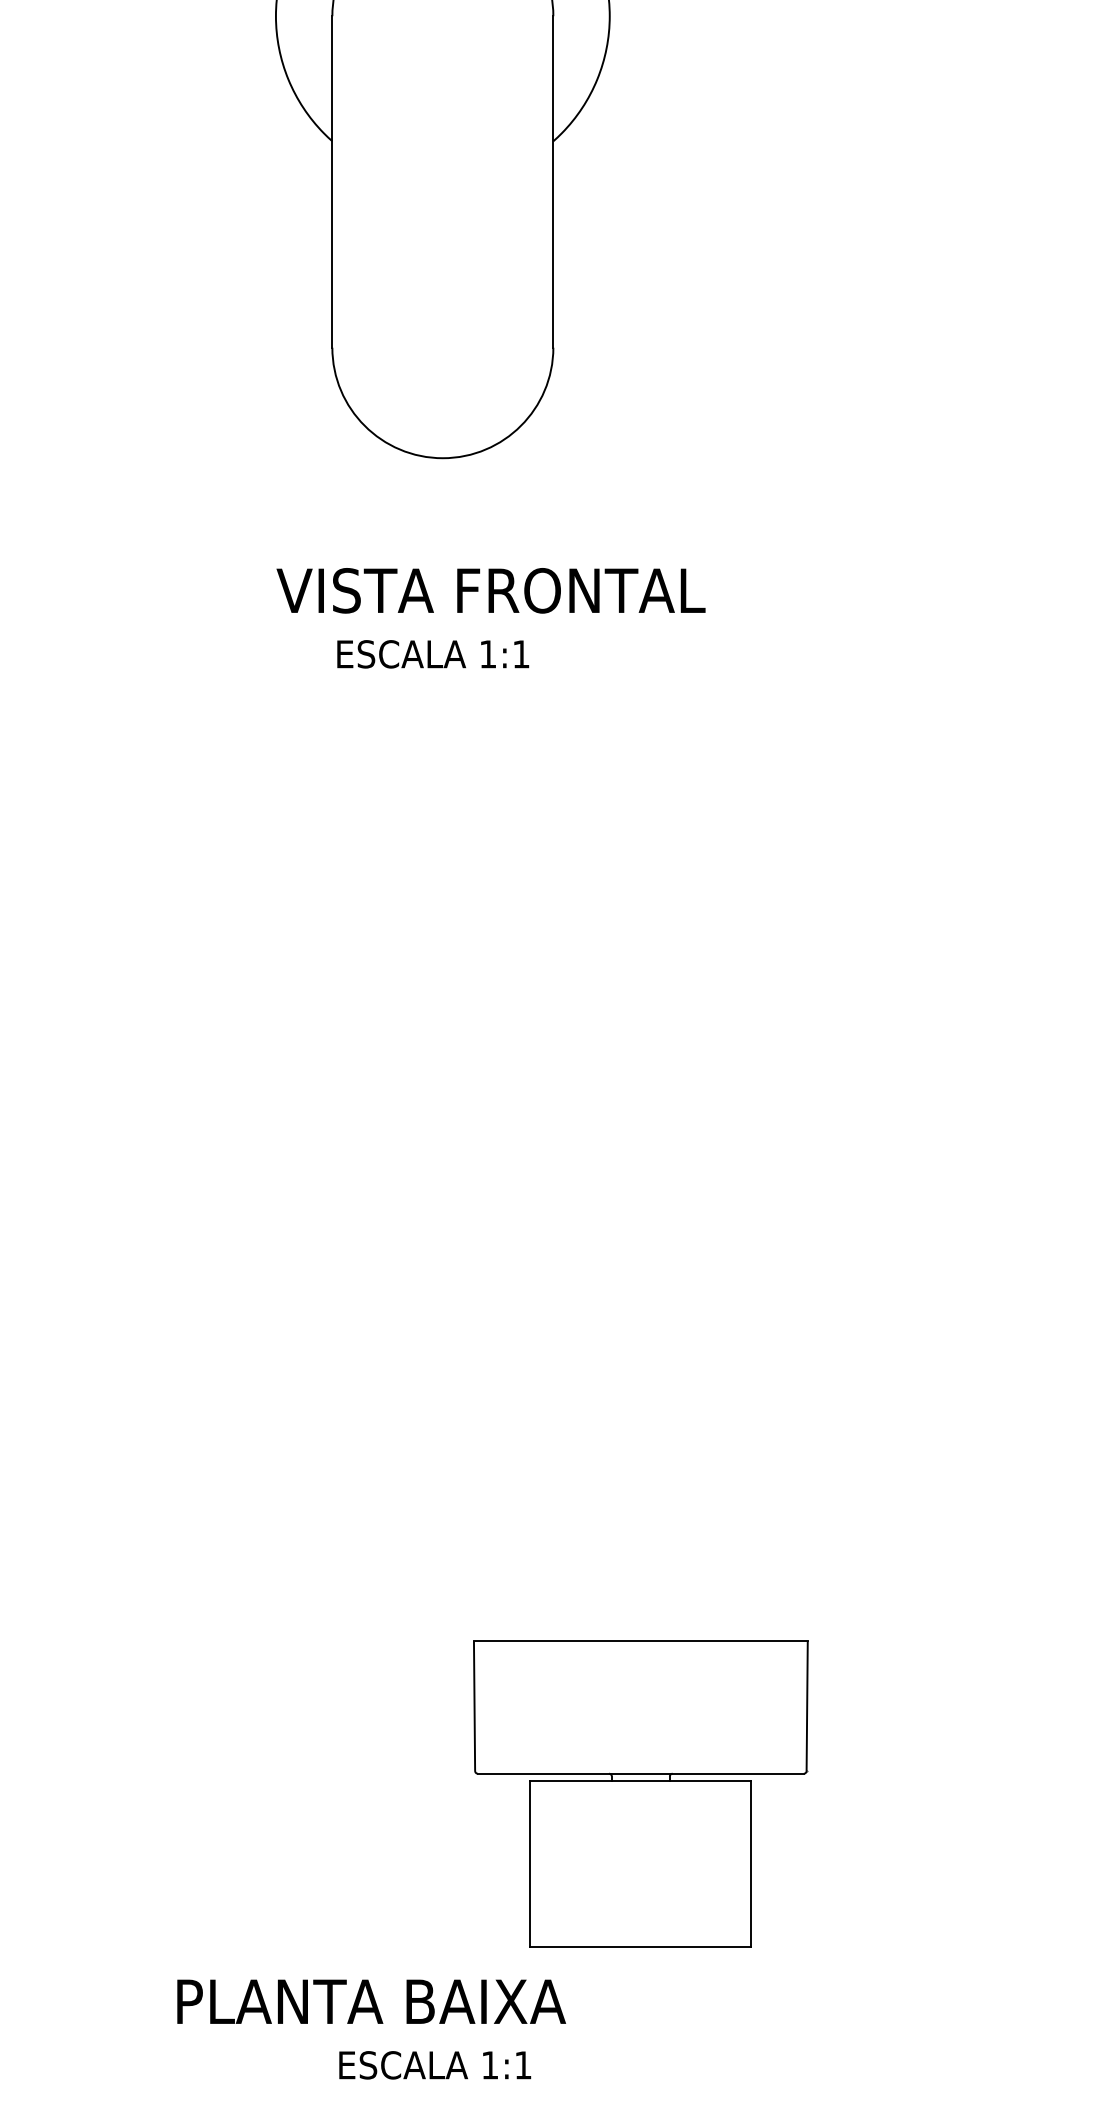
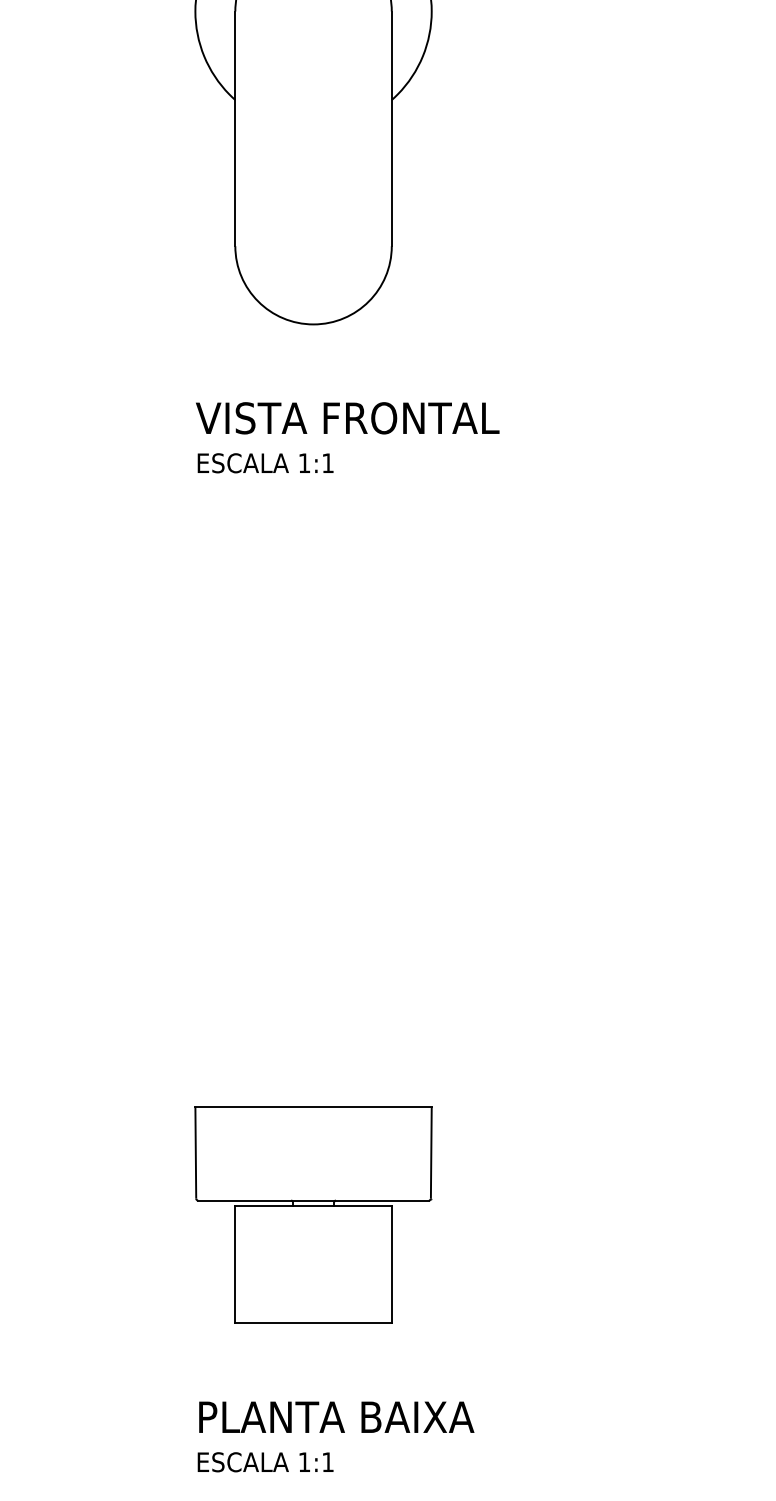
text: (433, 654) -> (265, 463), moved
part: (640, 1793) -> (313, 1214), moved
text: (371, 2001) -> (336, 1417), moved
text: (435, 2065) -> (265, 1462), moved

